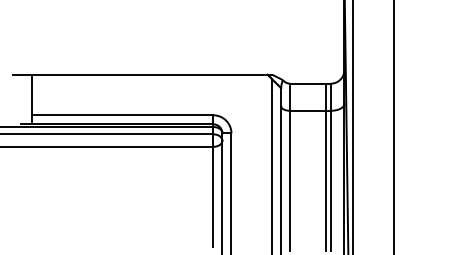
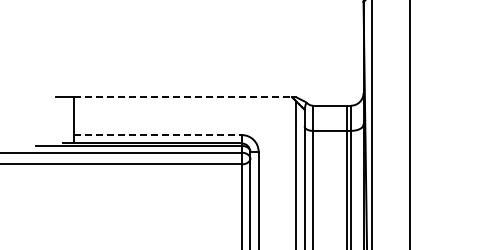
line: (150, 74) -> (183, 97), solid -> dashed
line: (123, 115) -> (158, 135), solid -> dashed

